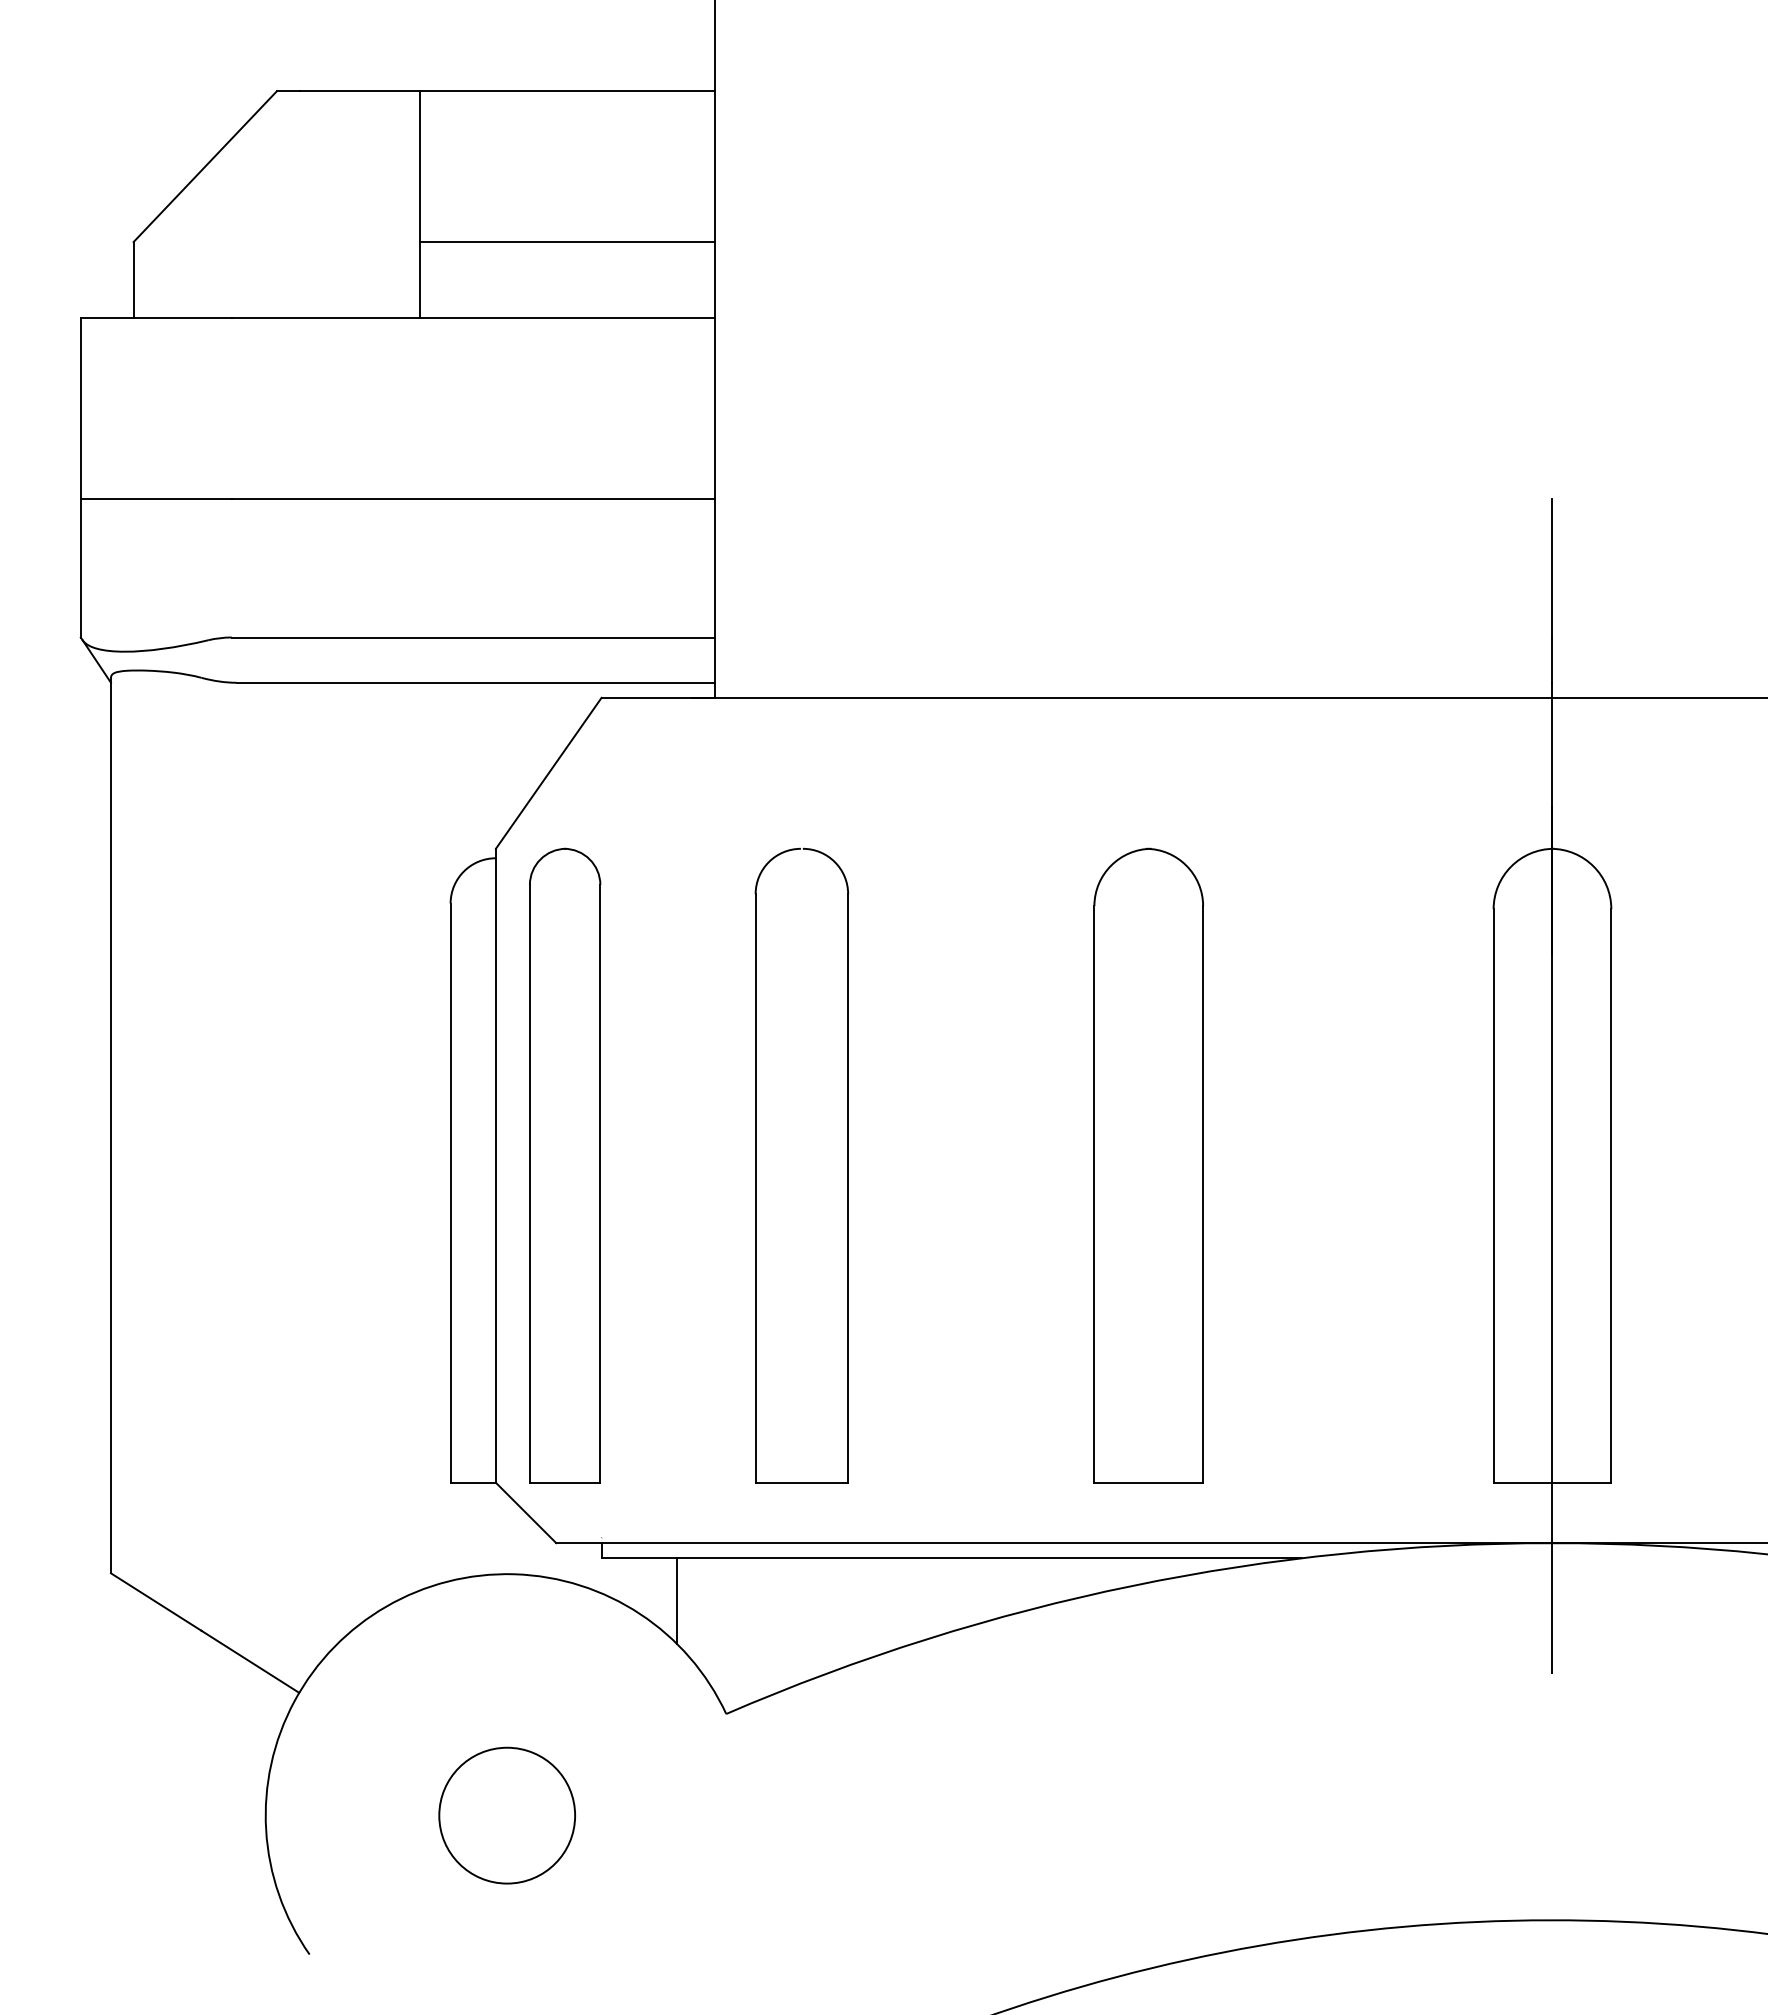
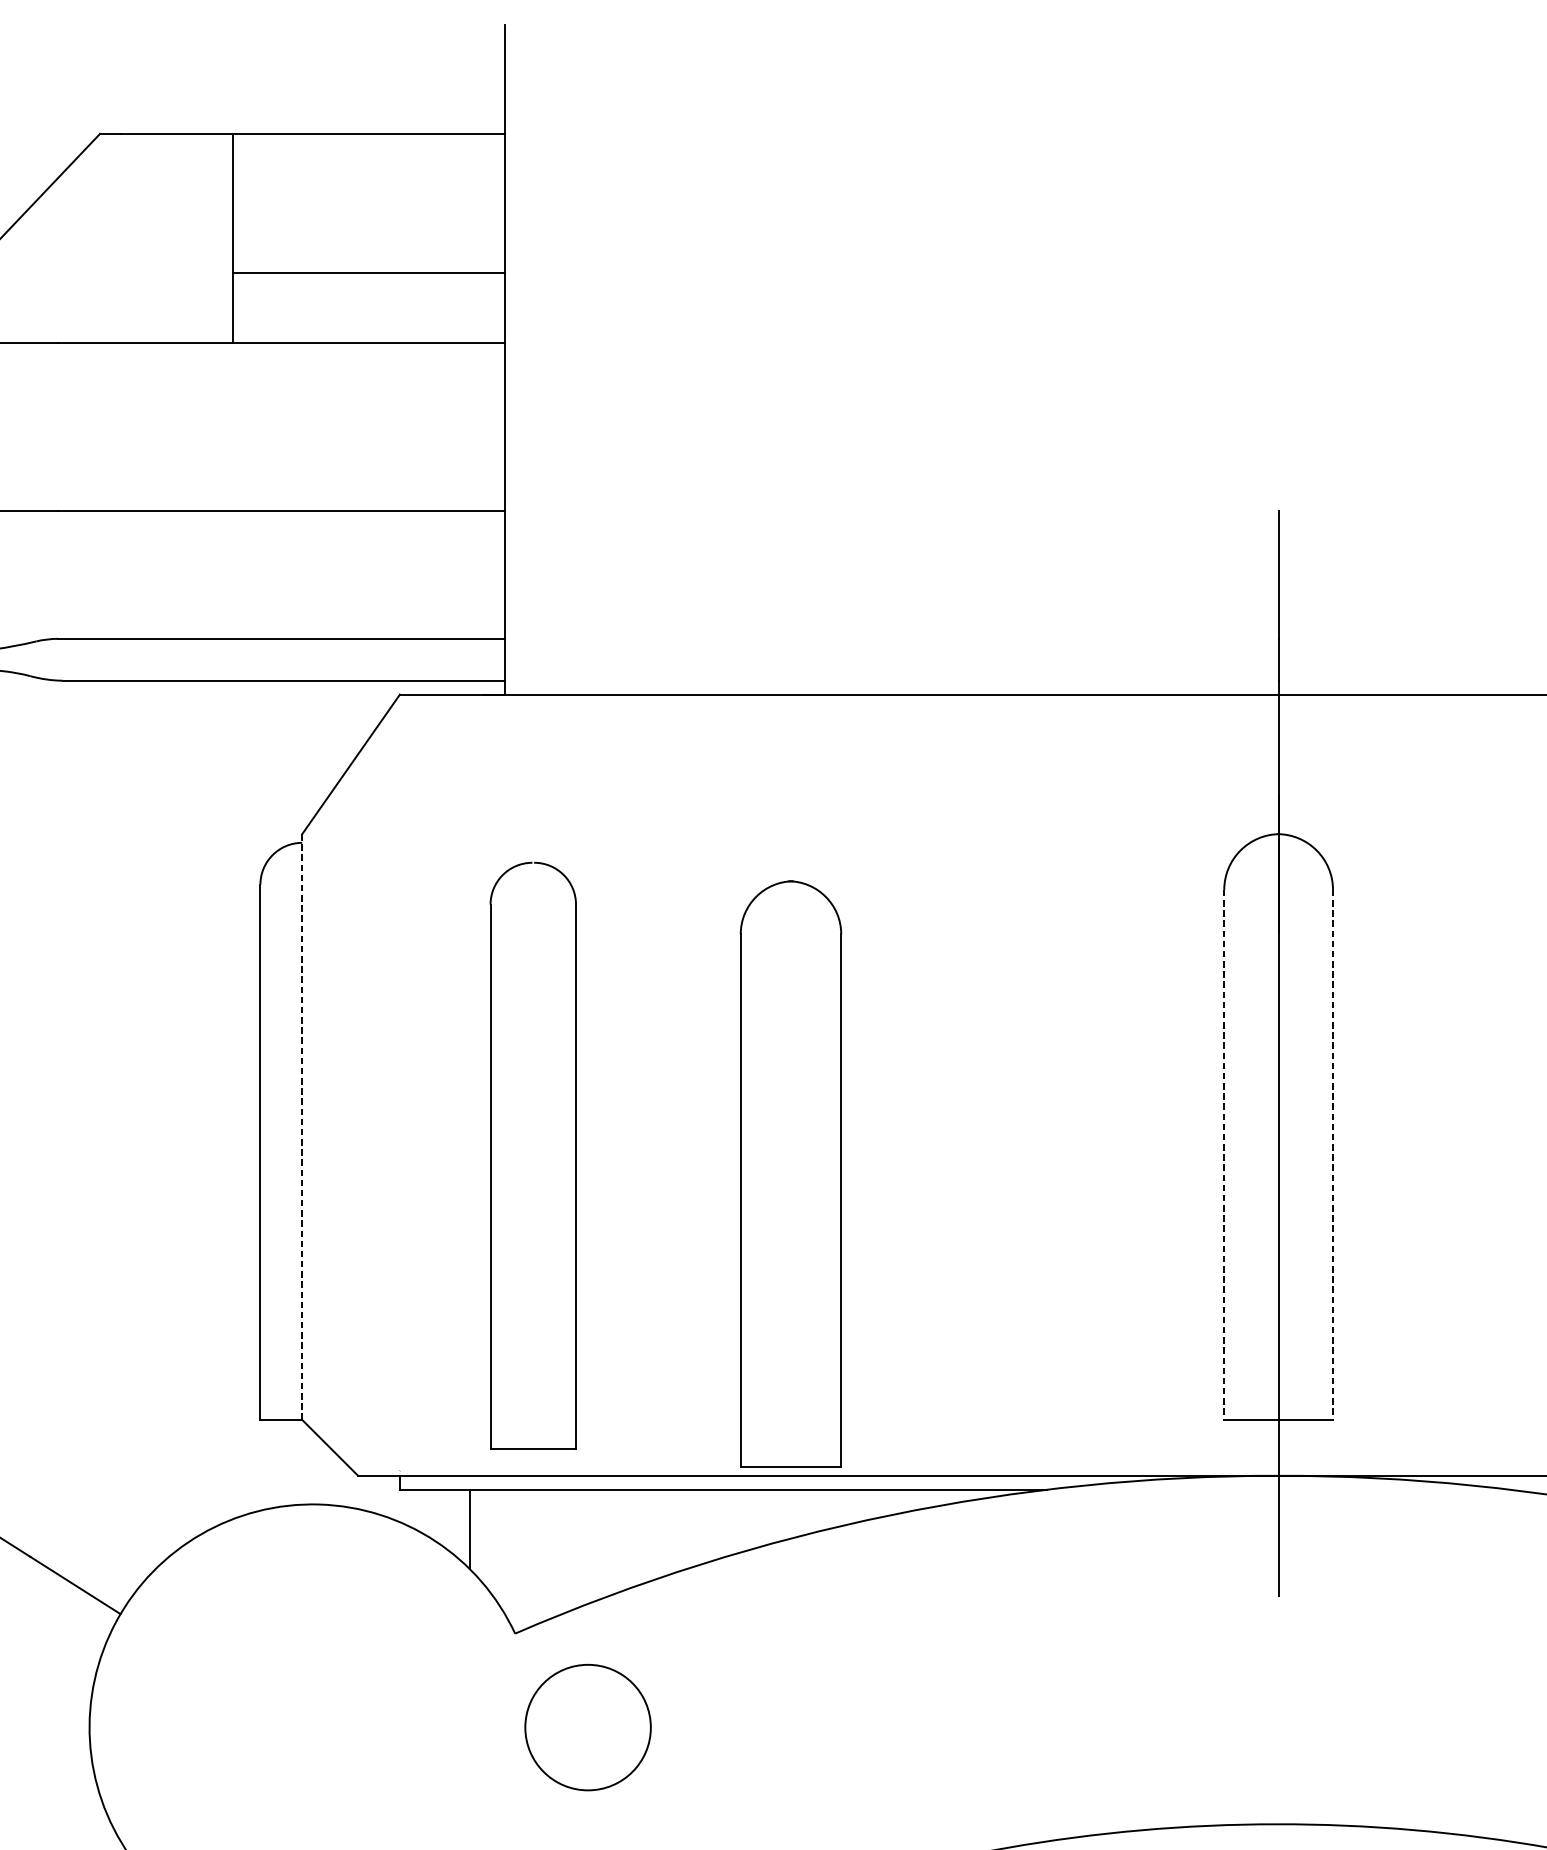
line: (495, 1165) -> (301, 1126), solid -> dashed
part: (565, 1165) -> (366, 1126), removed
part: (756, 1165) -> (491, 1155), moved
part: (1148, 1165) -> (790, 1173), moved
line: (1493, 1195) -> (1224, 1154), solid -> dashed
line: (1611, 1195) -> (1333, 1154), solid -> dashed
circle: (506, 1815) -> (587, 1727), moved

